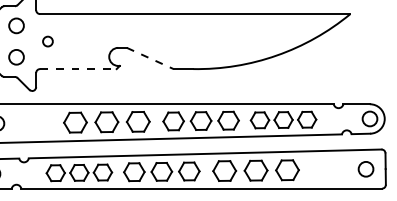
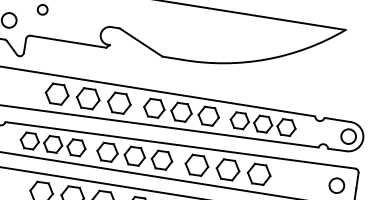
line: (150, 58) -> (141, 42), dashed -> solid
line: (78, 69) -> (68, 42), dashed -> solid

